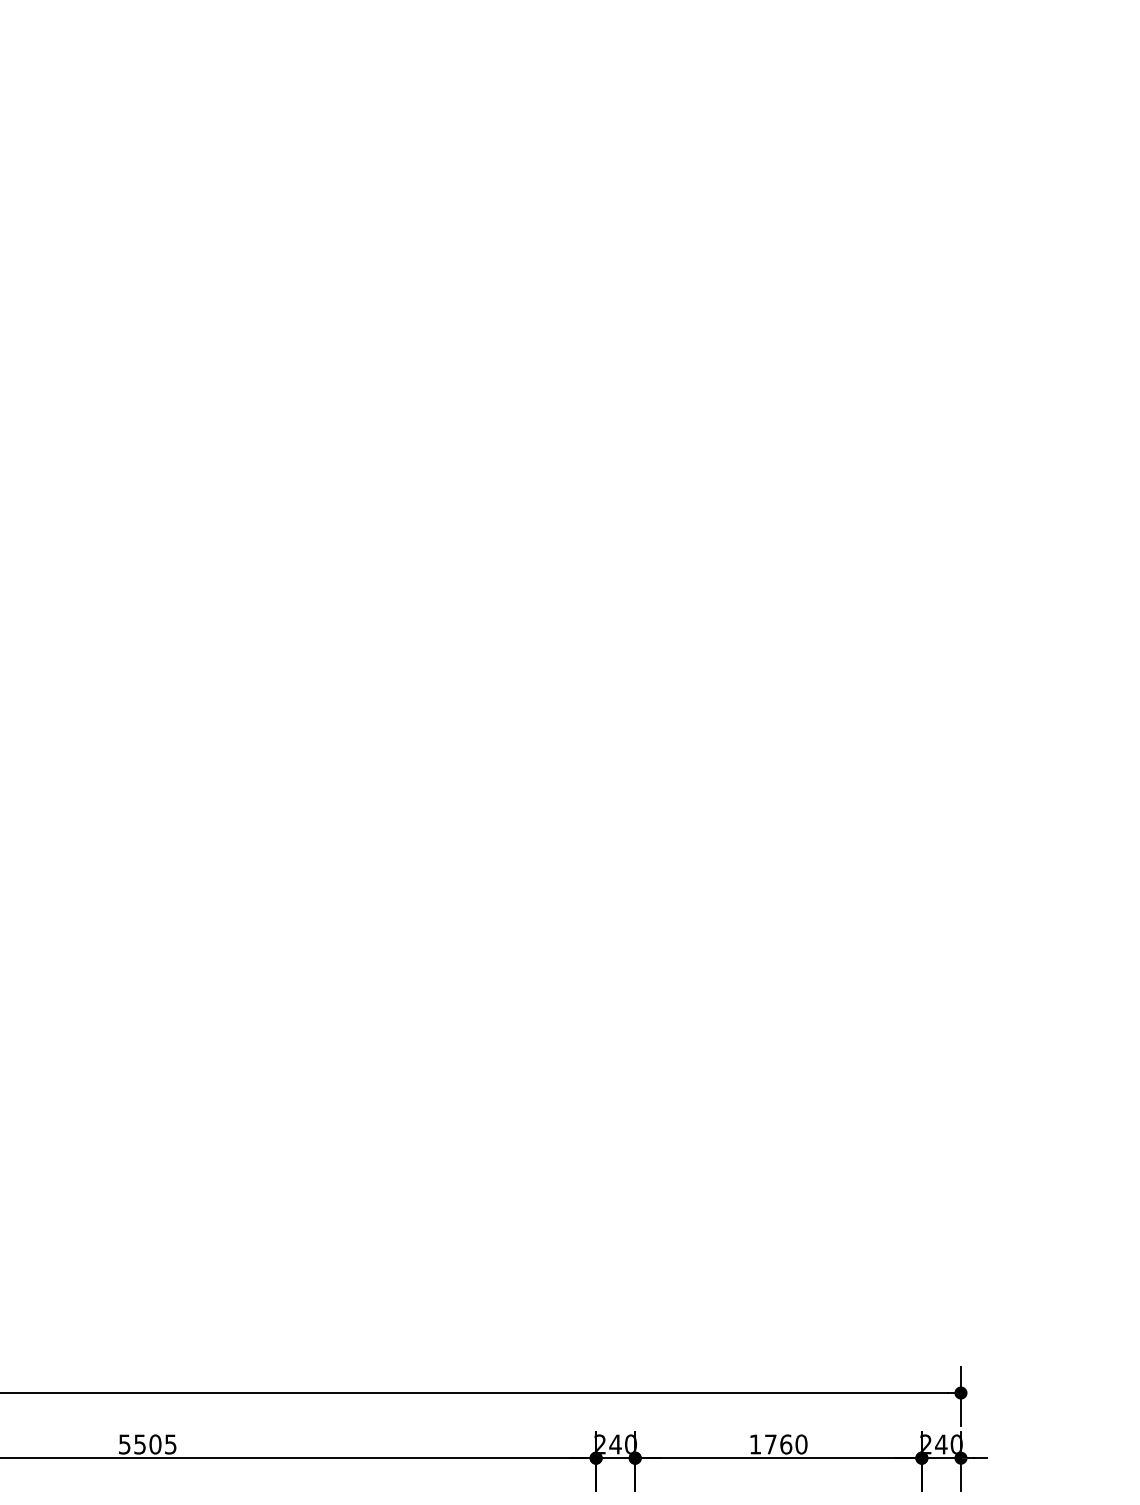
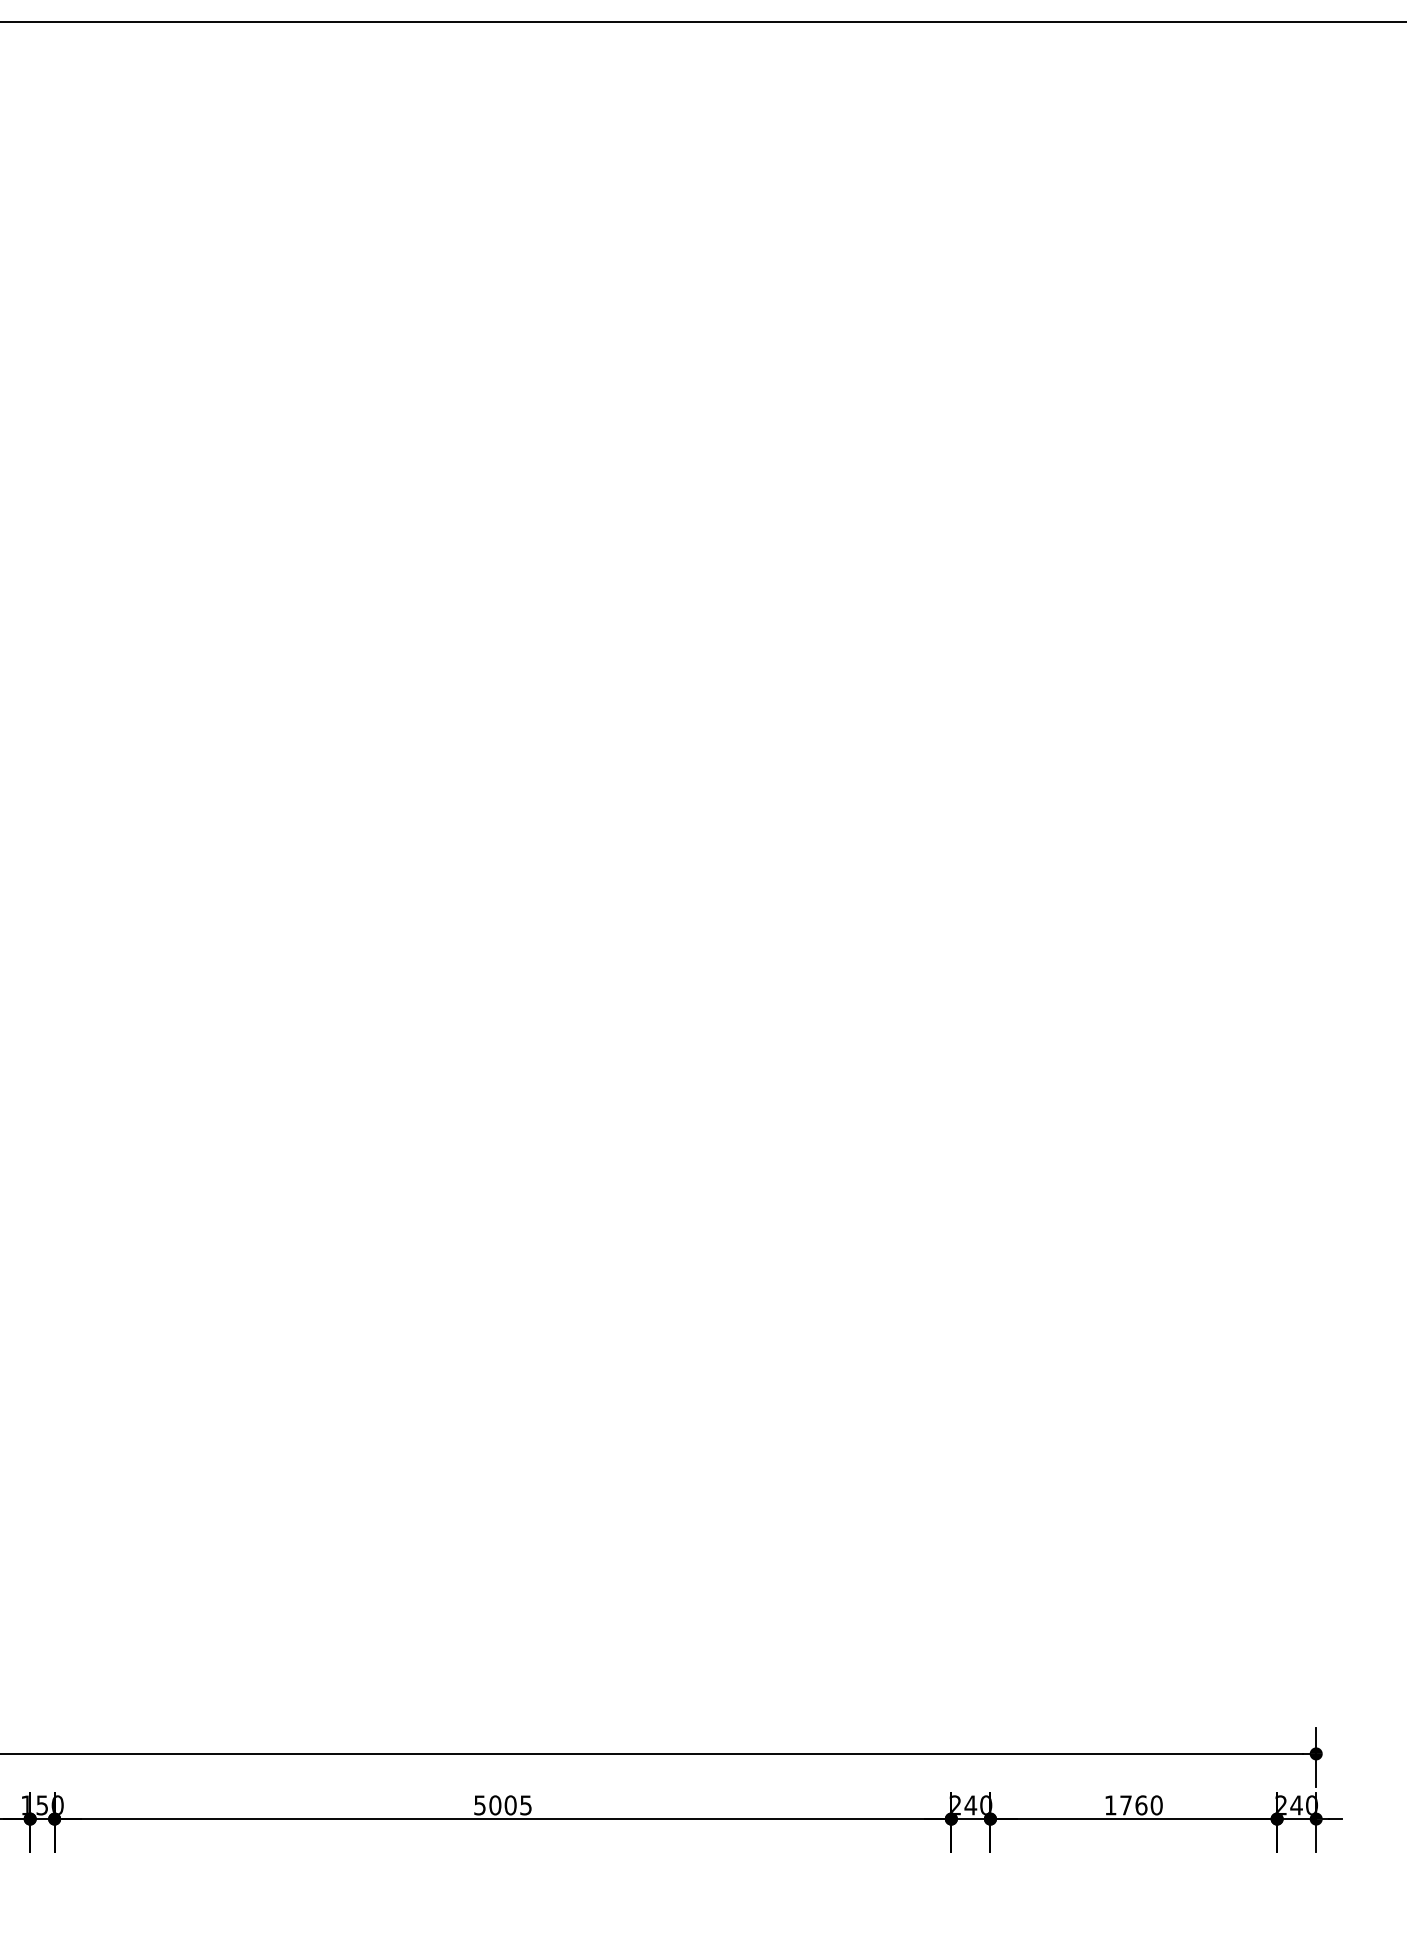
text: (140, 1444) -> (495, 1805), 5505 -> 5005

